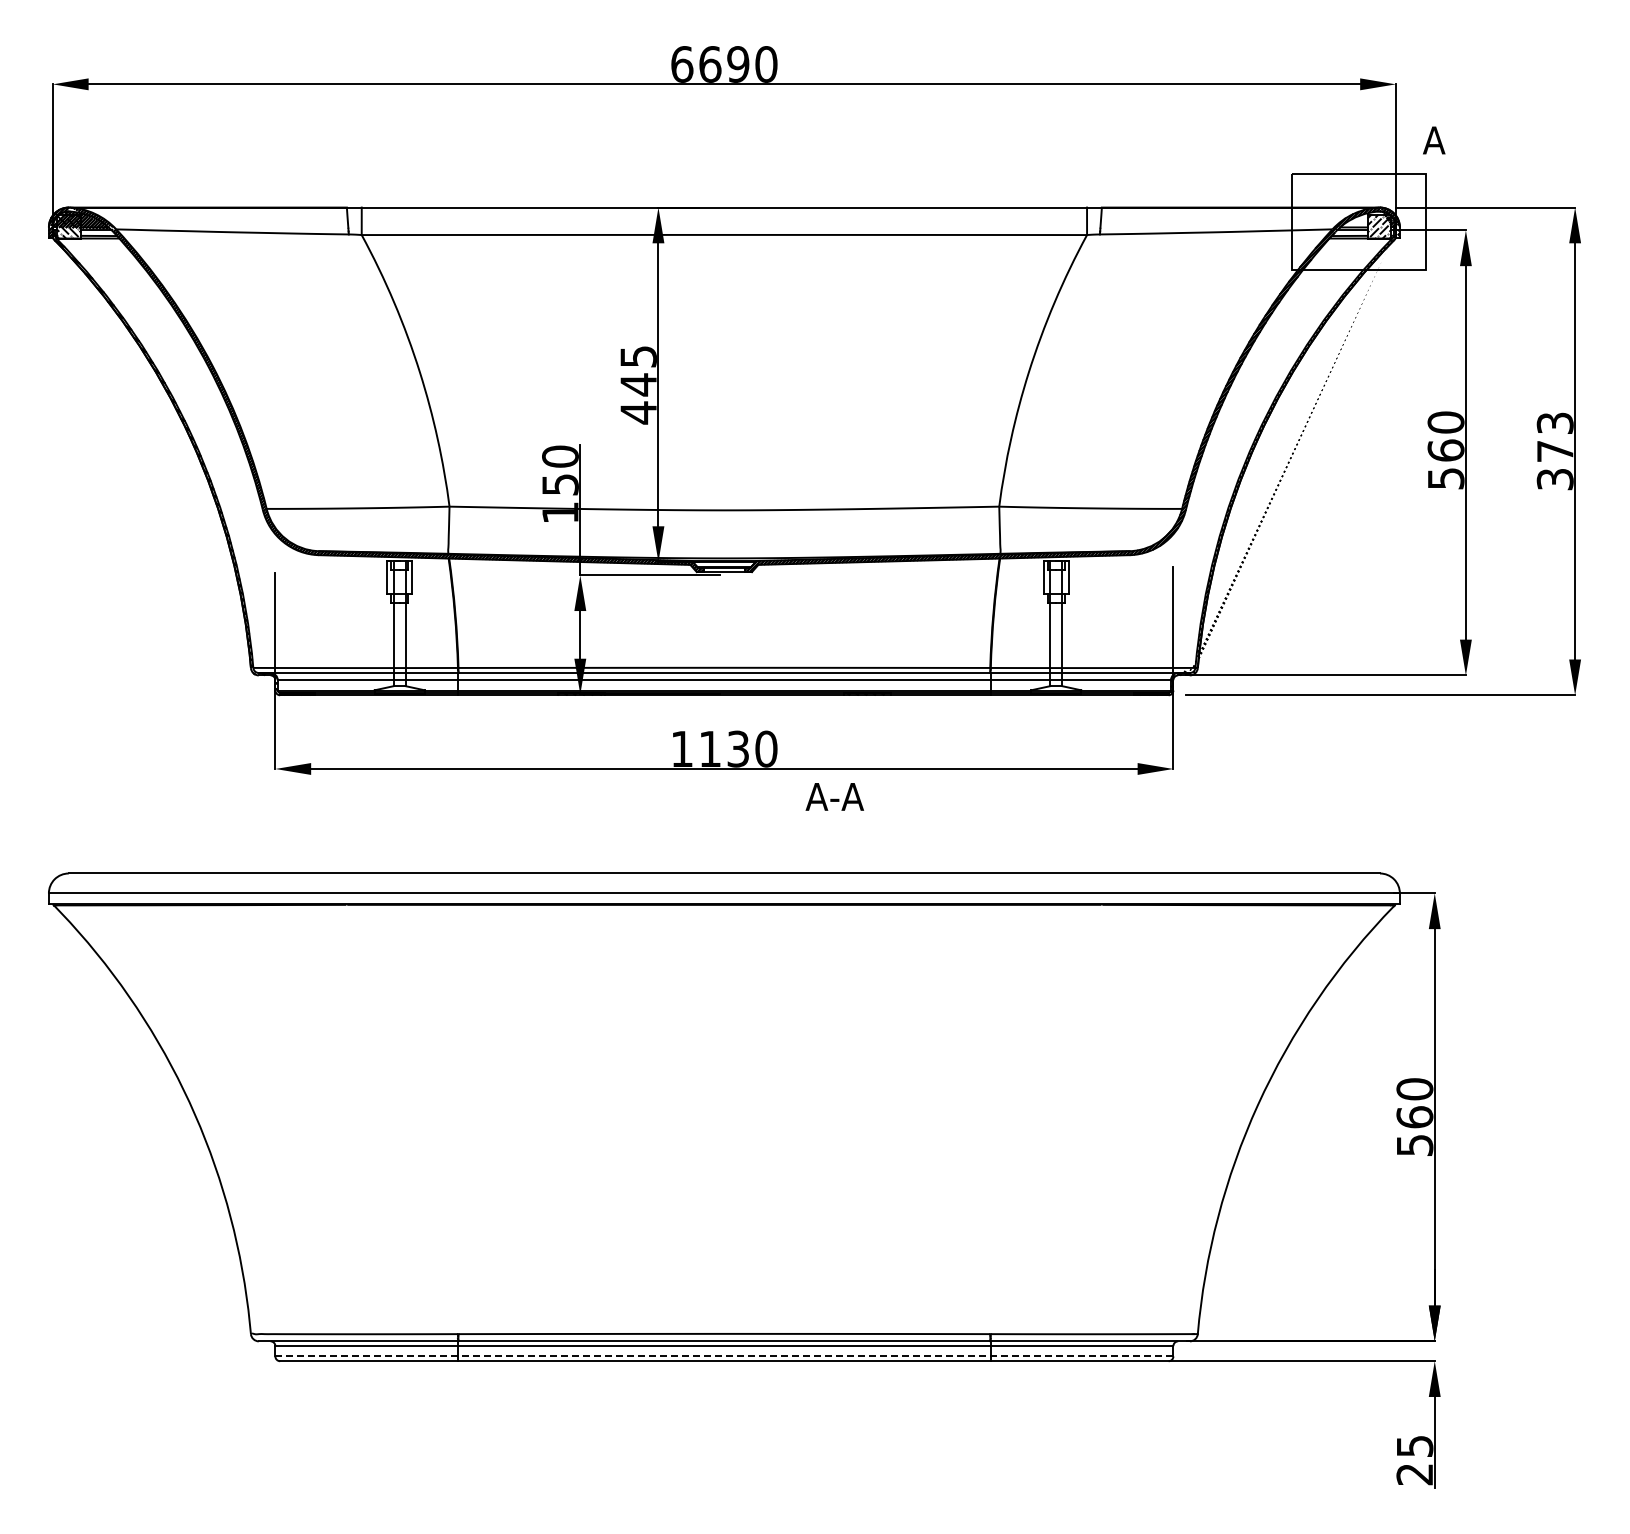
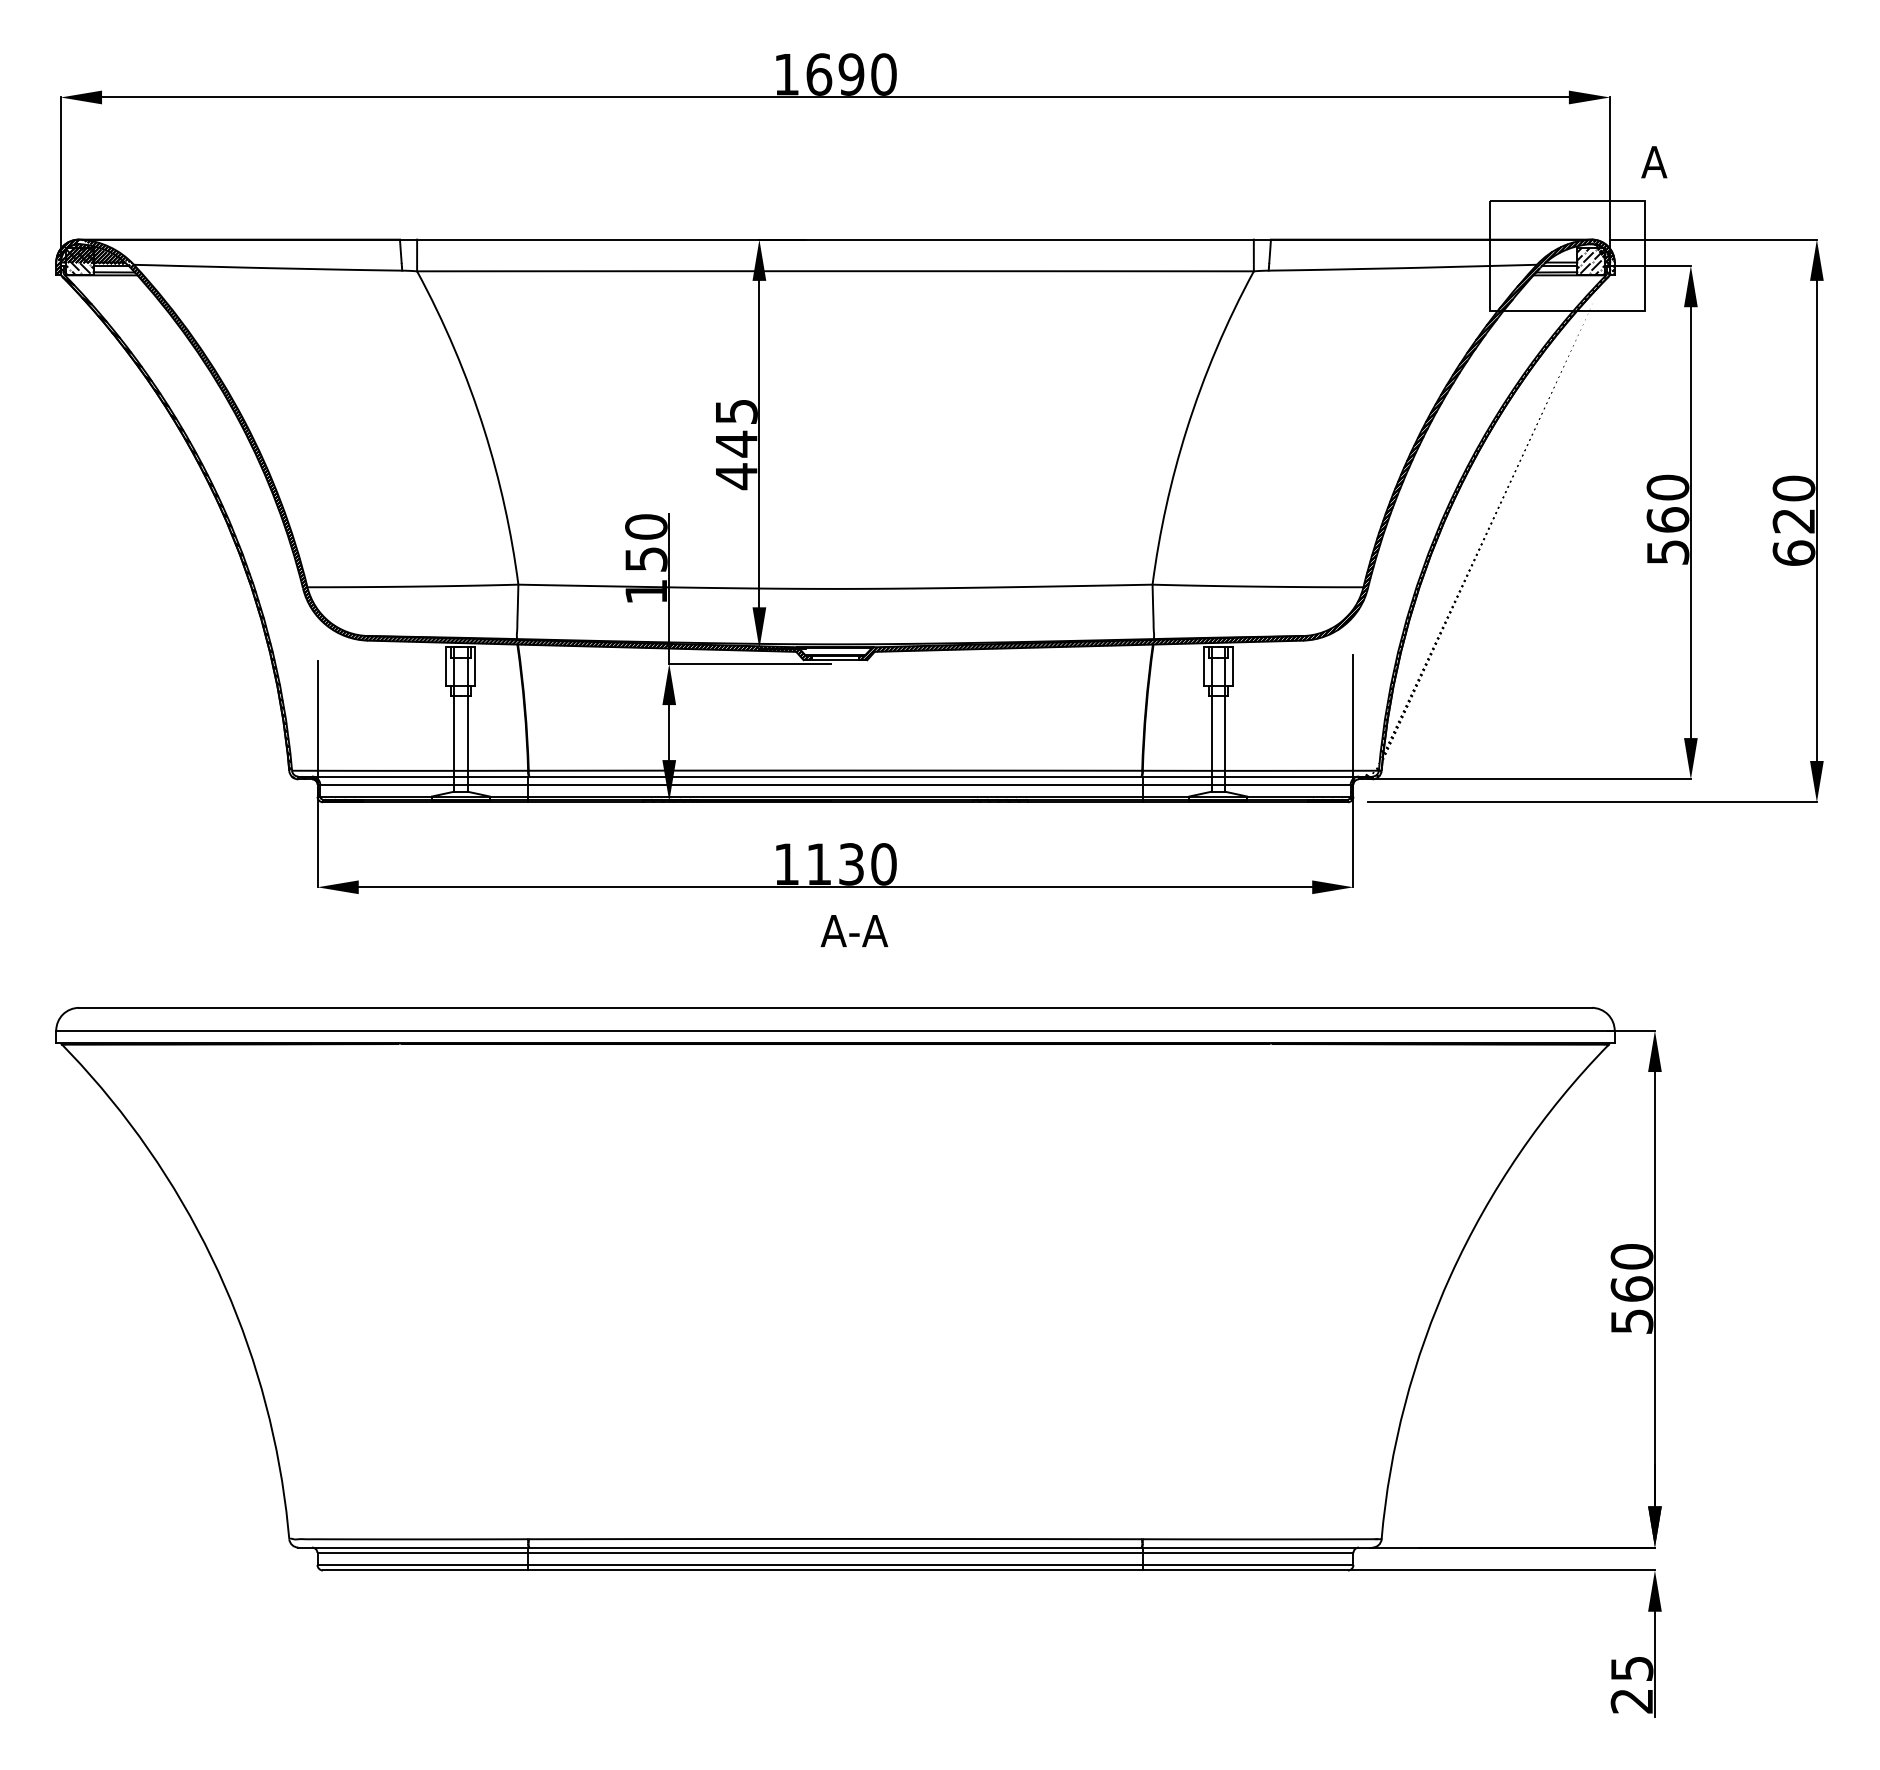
text: (682, 64) -> (787, 74), 6690 -> 1690
text: (1554, 451) -> (1793, 521), 373 -> 620
text: (834, 796) -> (854, 930), moved
line: (723, 1356) -> (834, 1565), dashed -> solid

